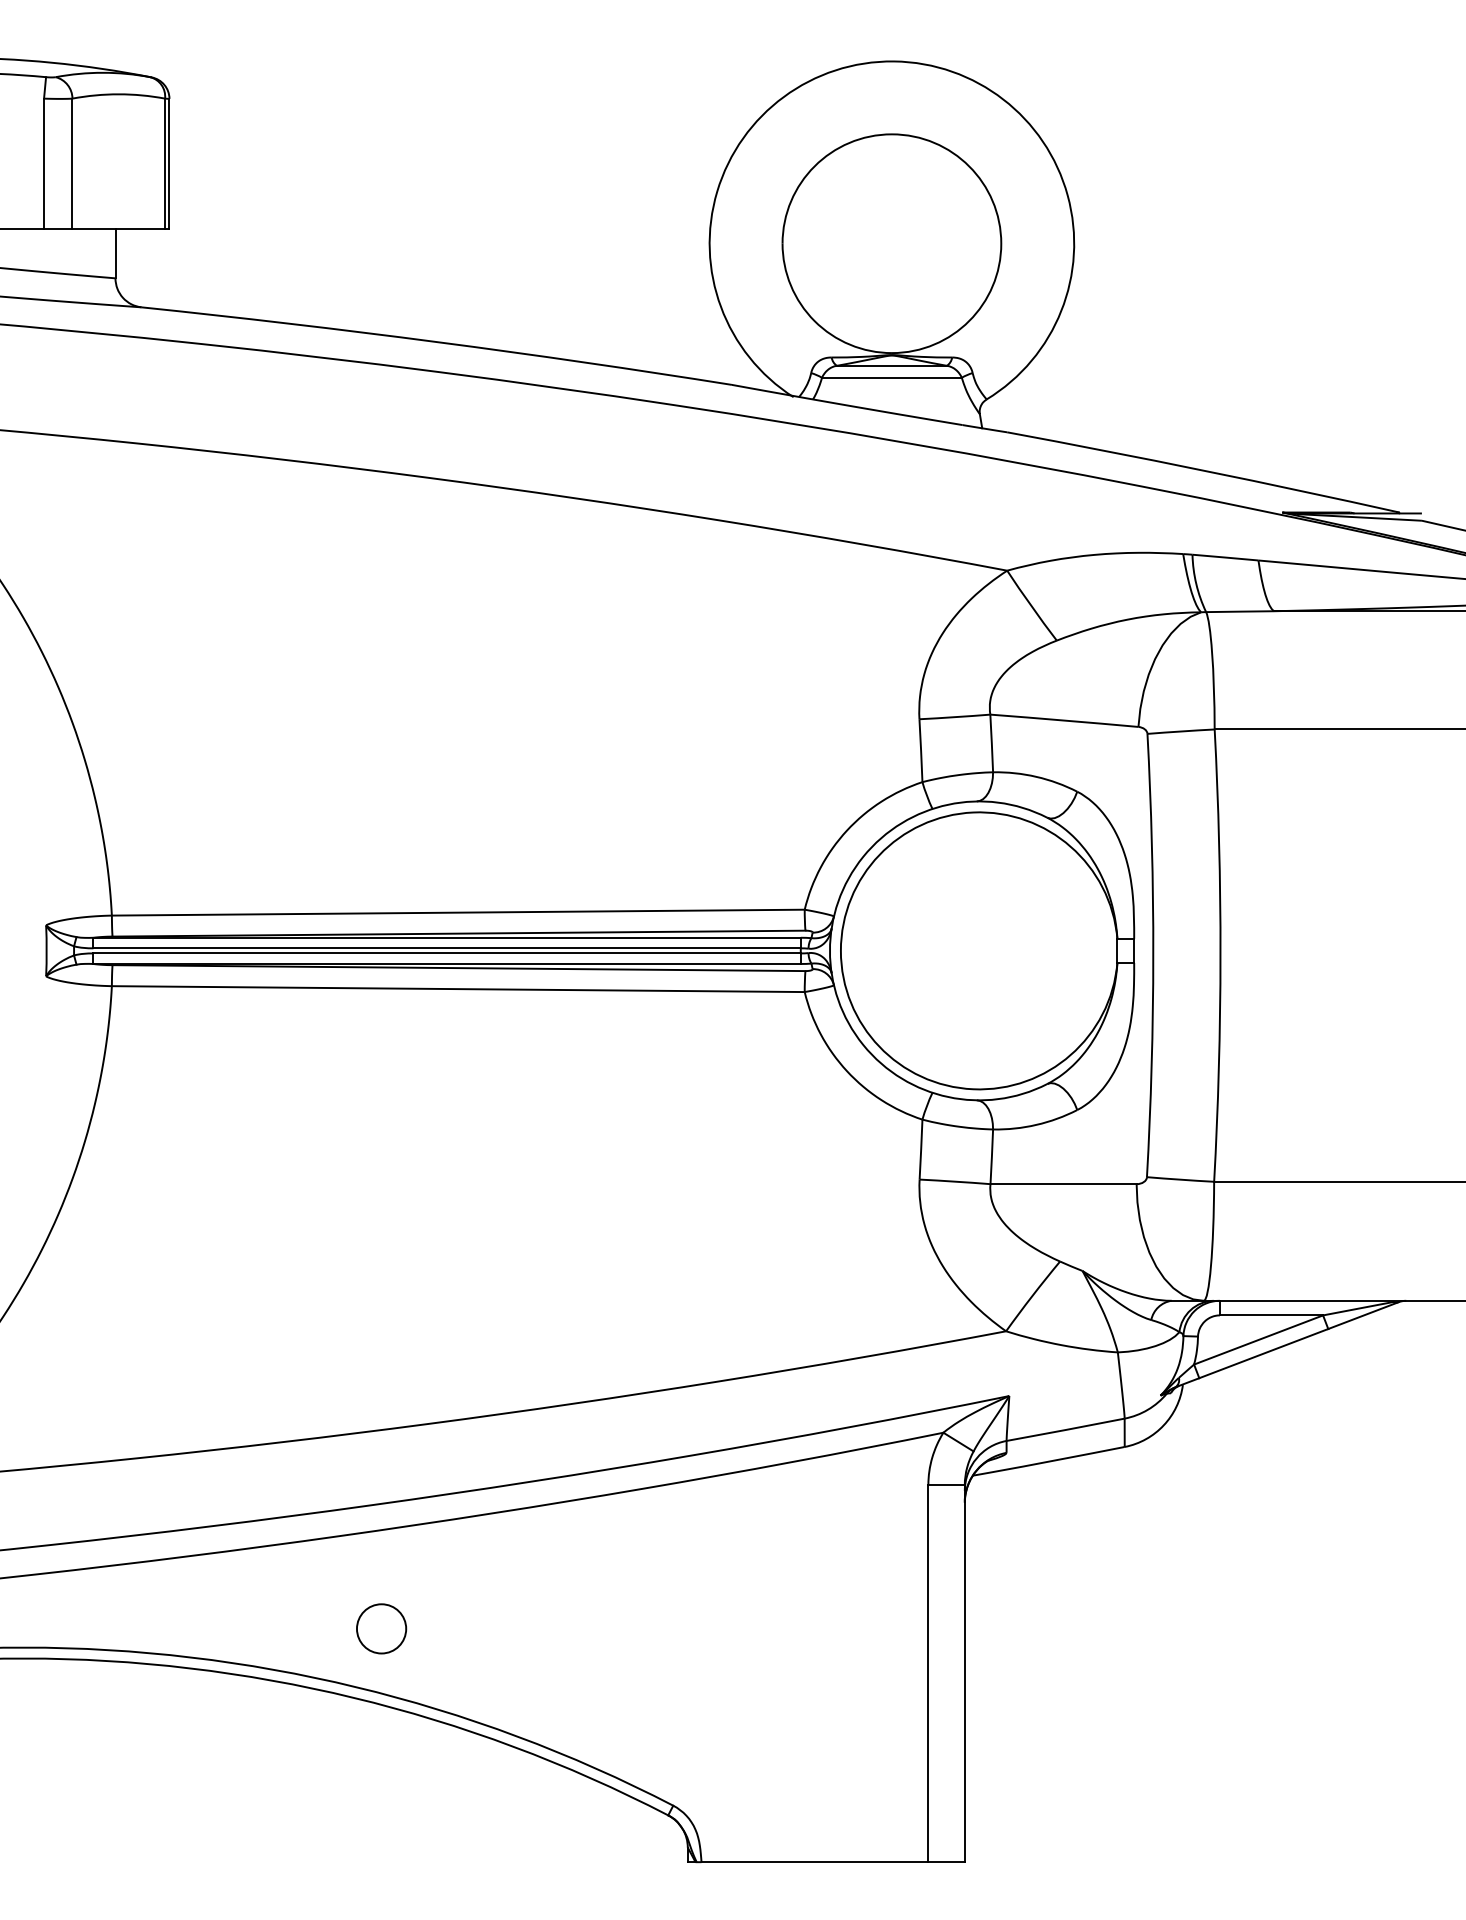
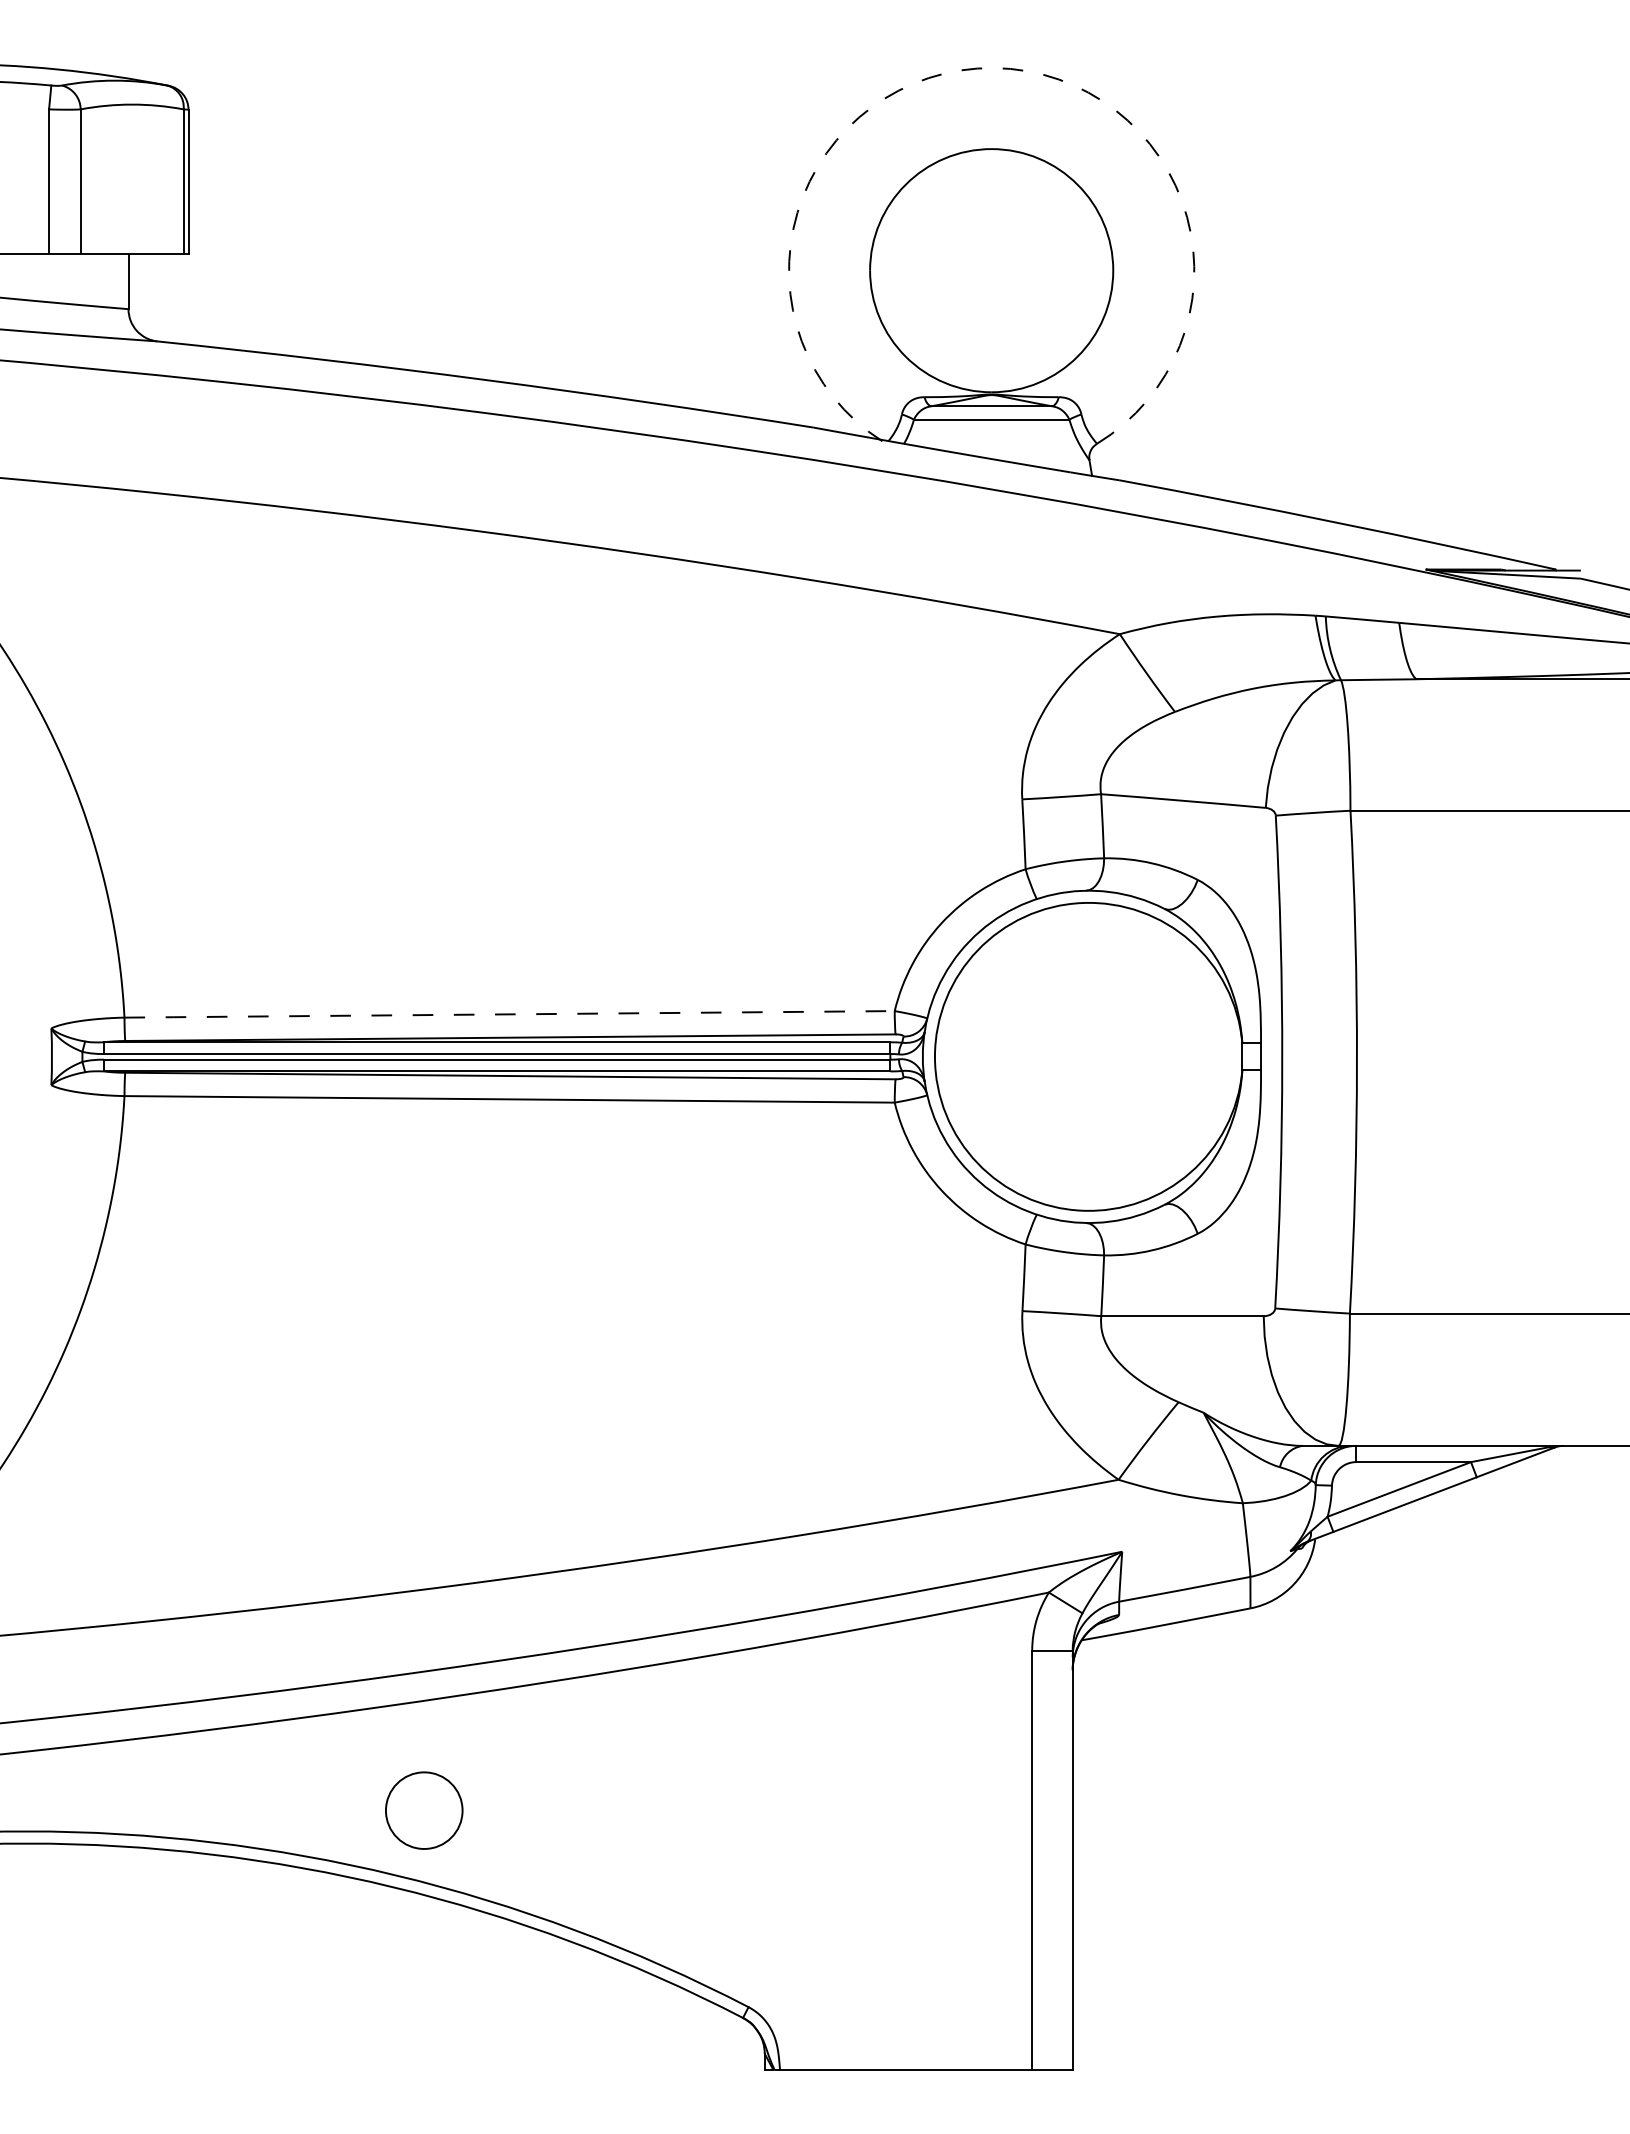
arc: (894, 61) -> (994, 68), solid -> dashed
line: (457, 912) -> (508, 1014), solid -> dashed
circle: (381, 1628) -> (424, 1810), size x1.4

